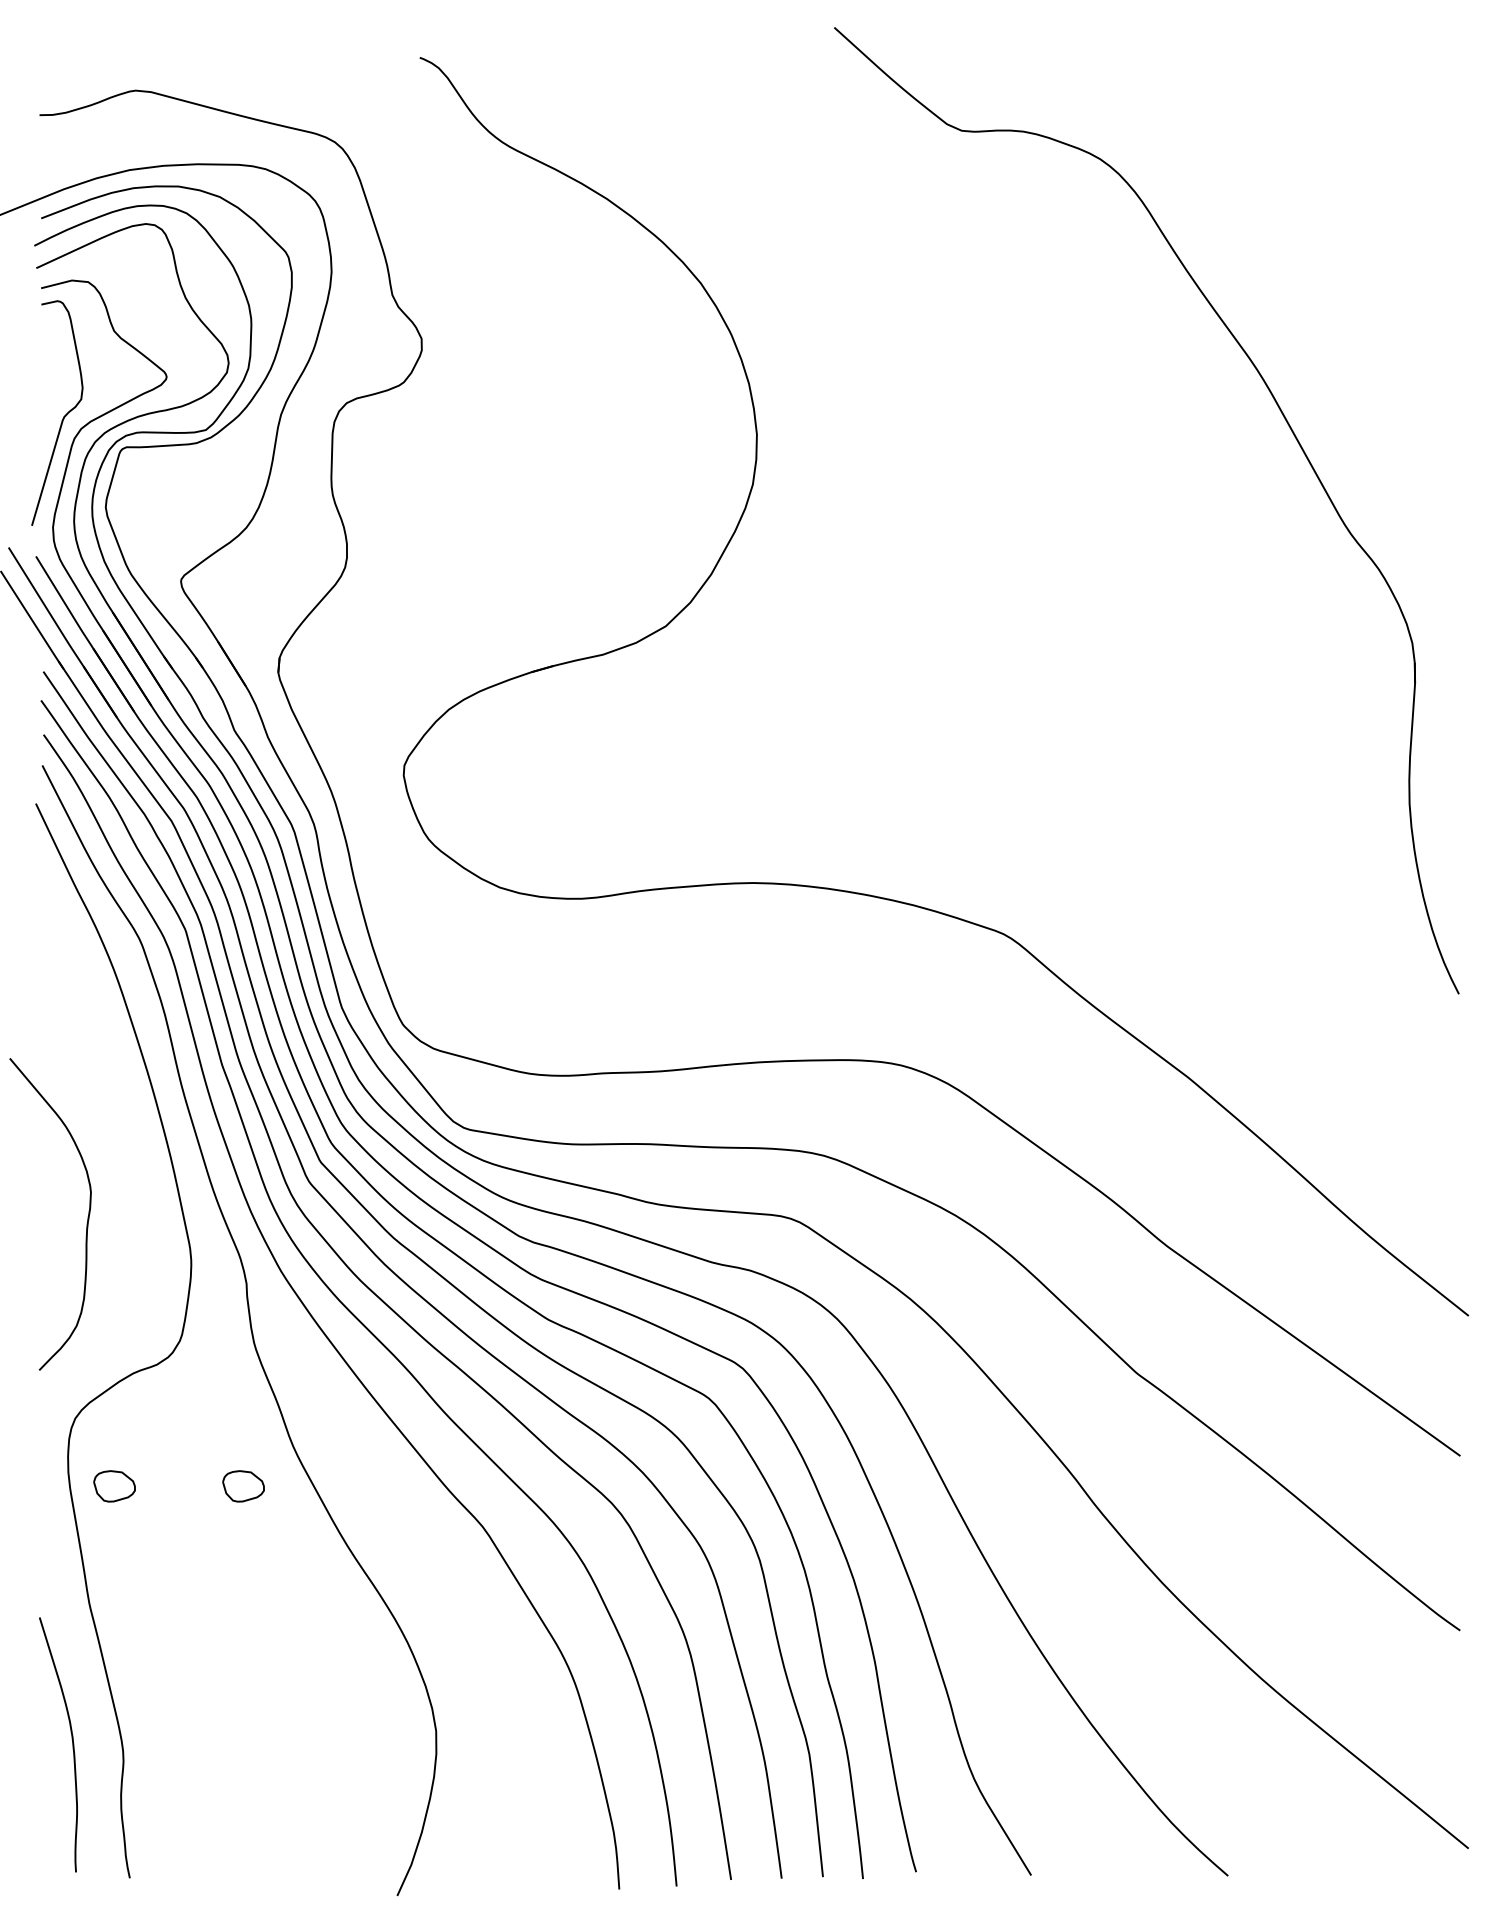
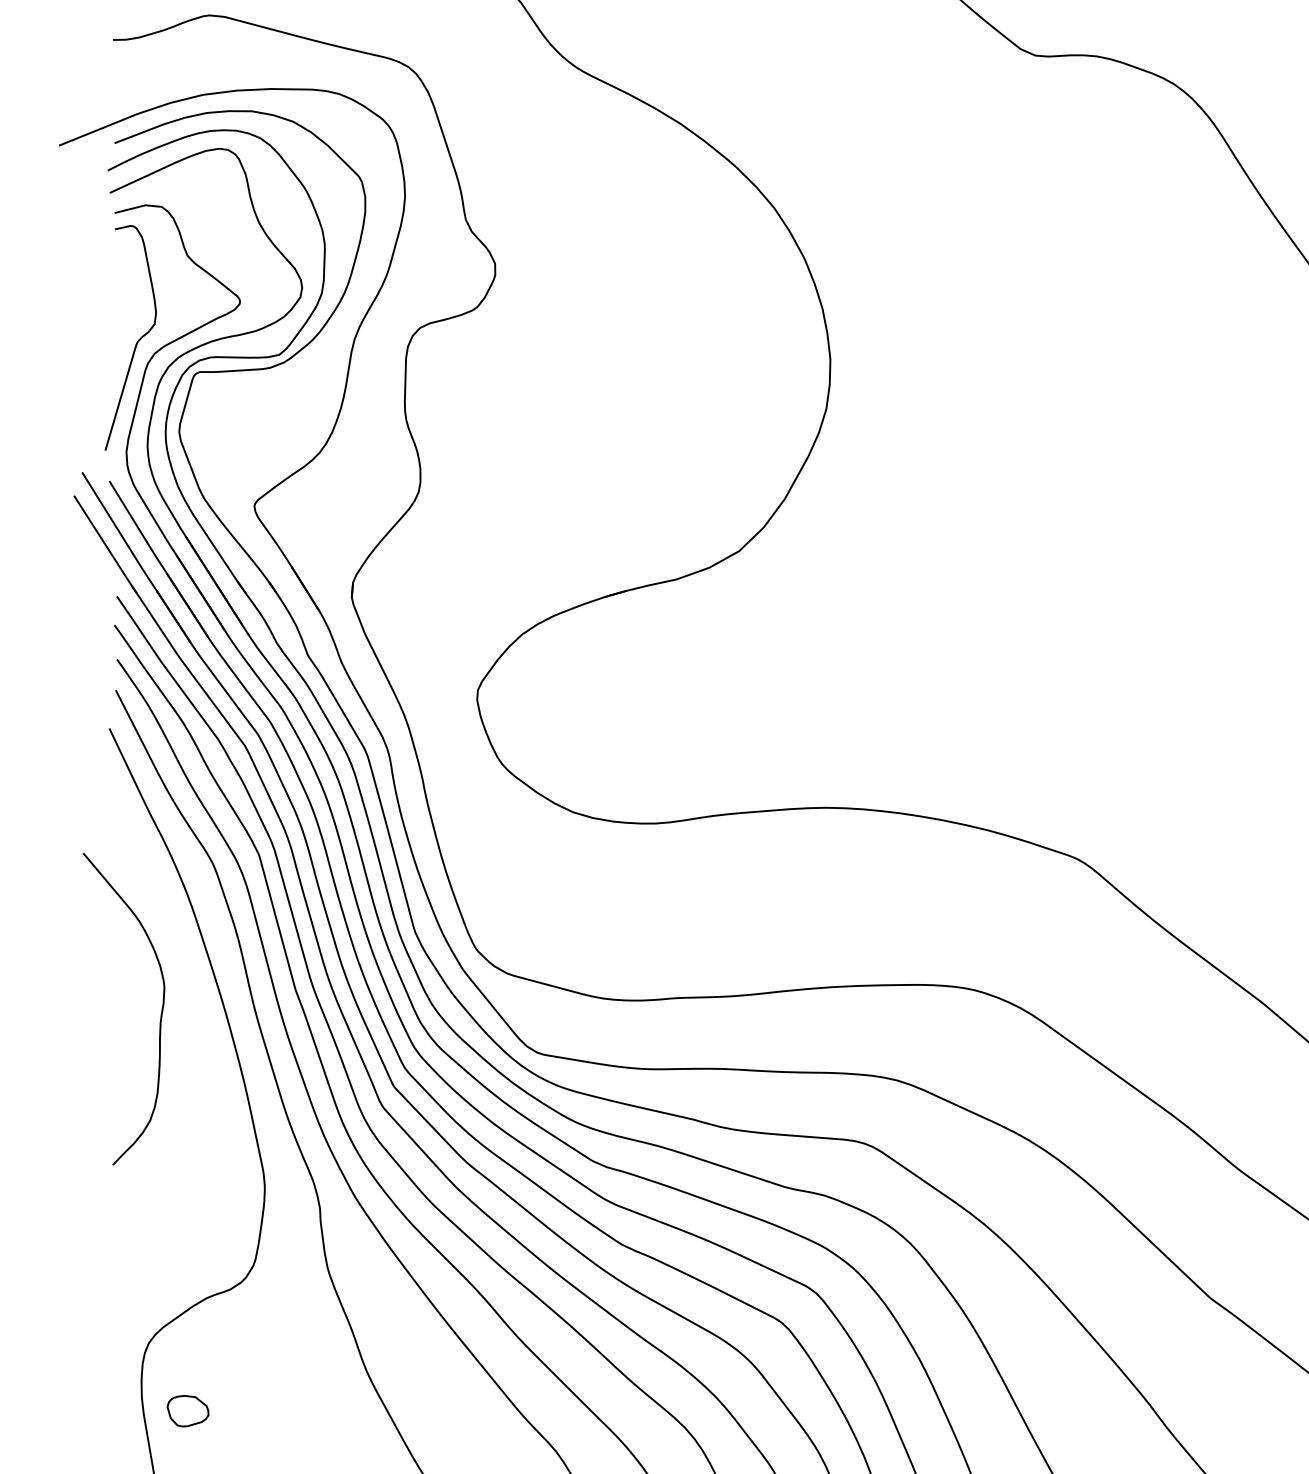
curve: (87, 1216) -> (160, 1011), moved
part: (243, 1486) -> (316, 1411), removed

